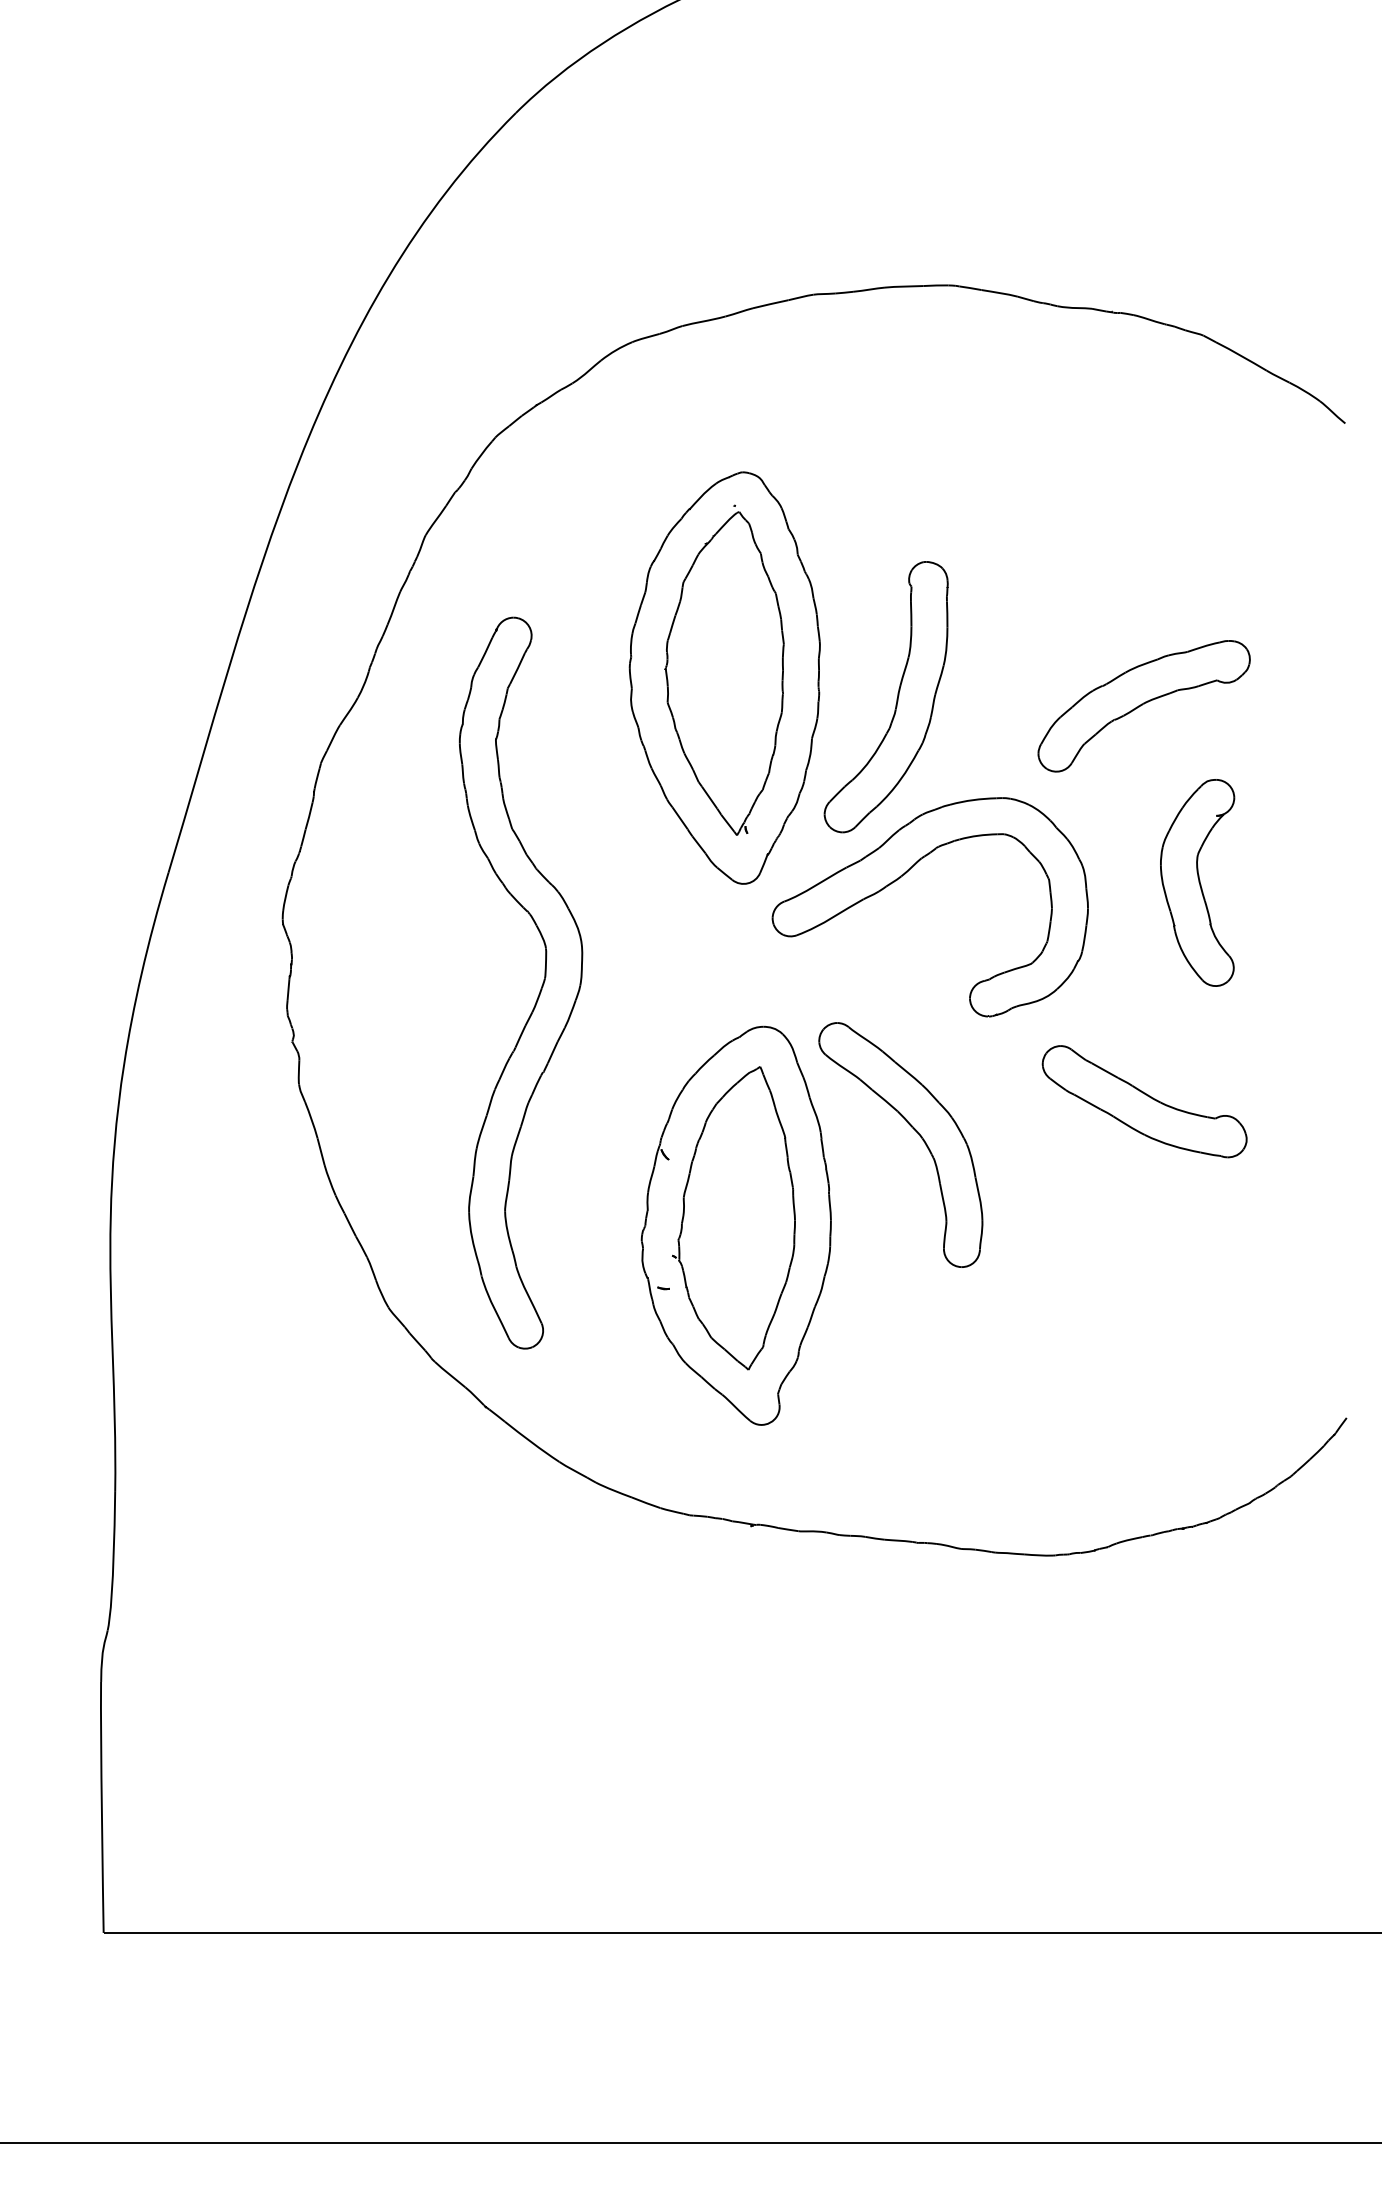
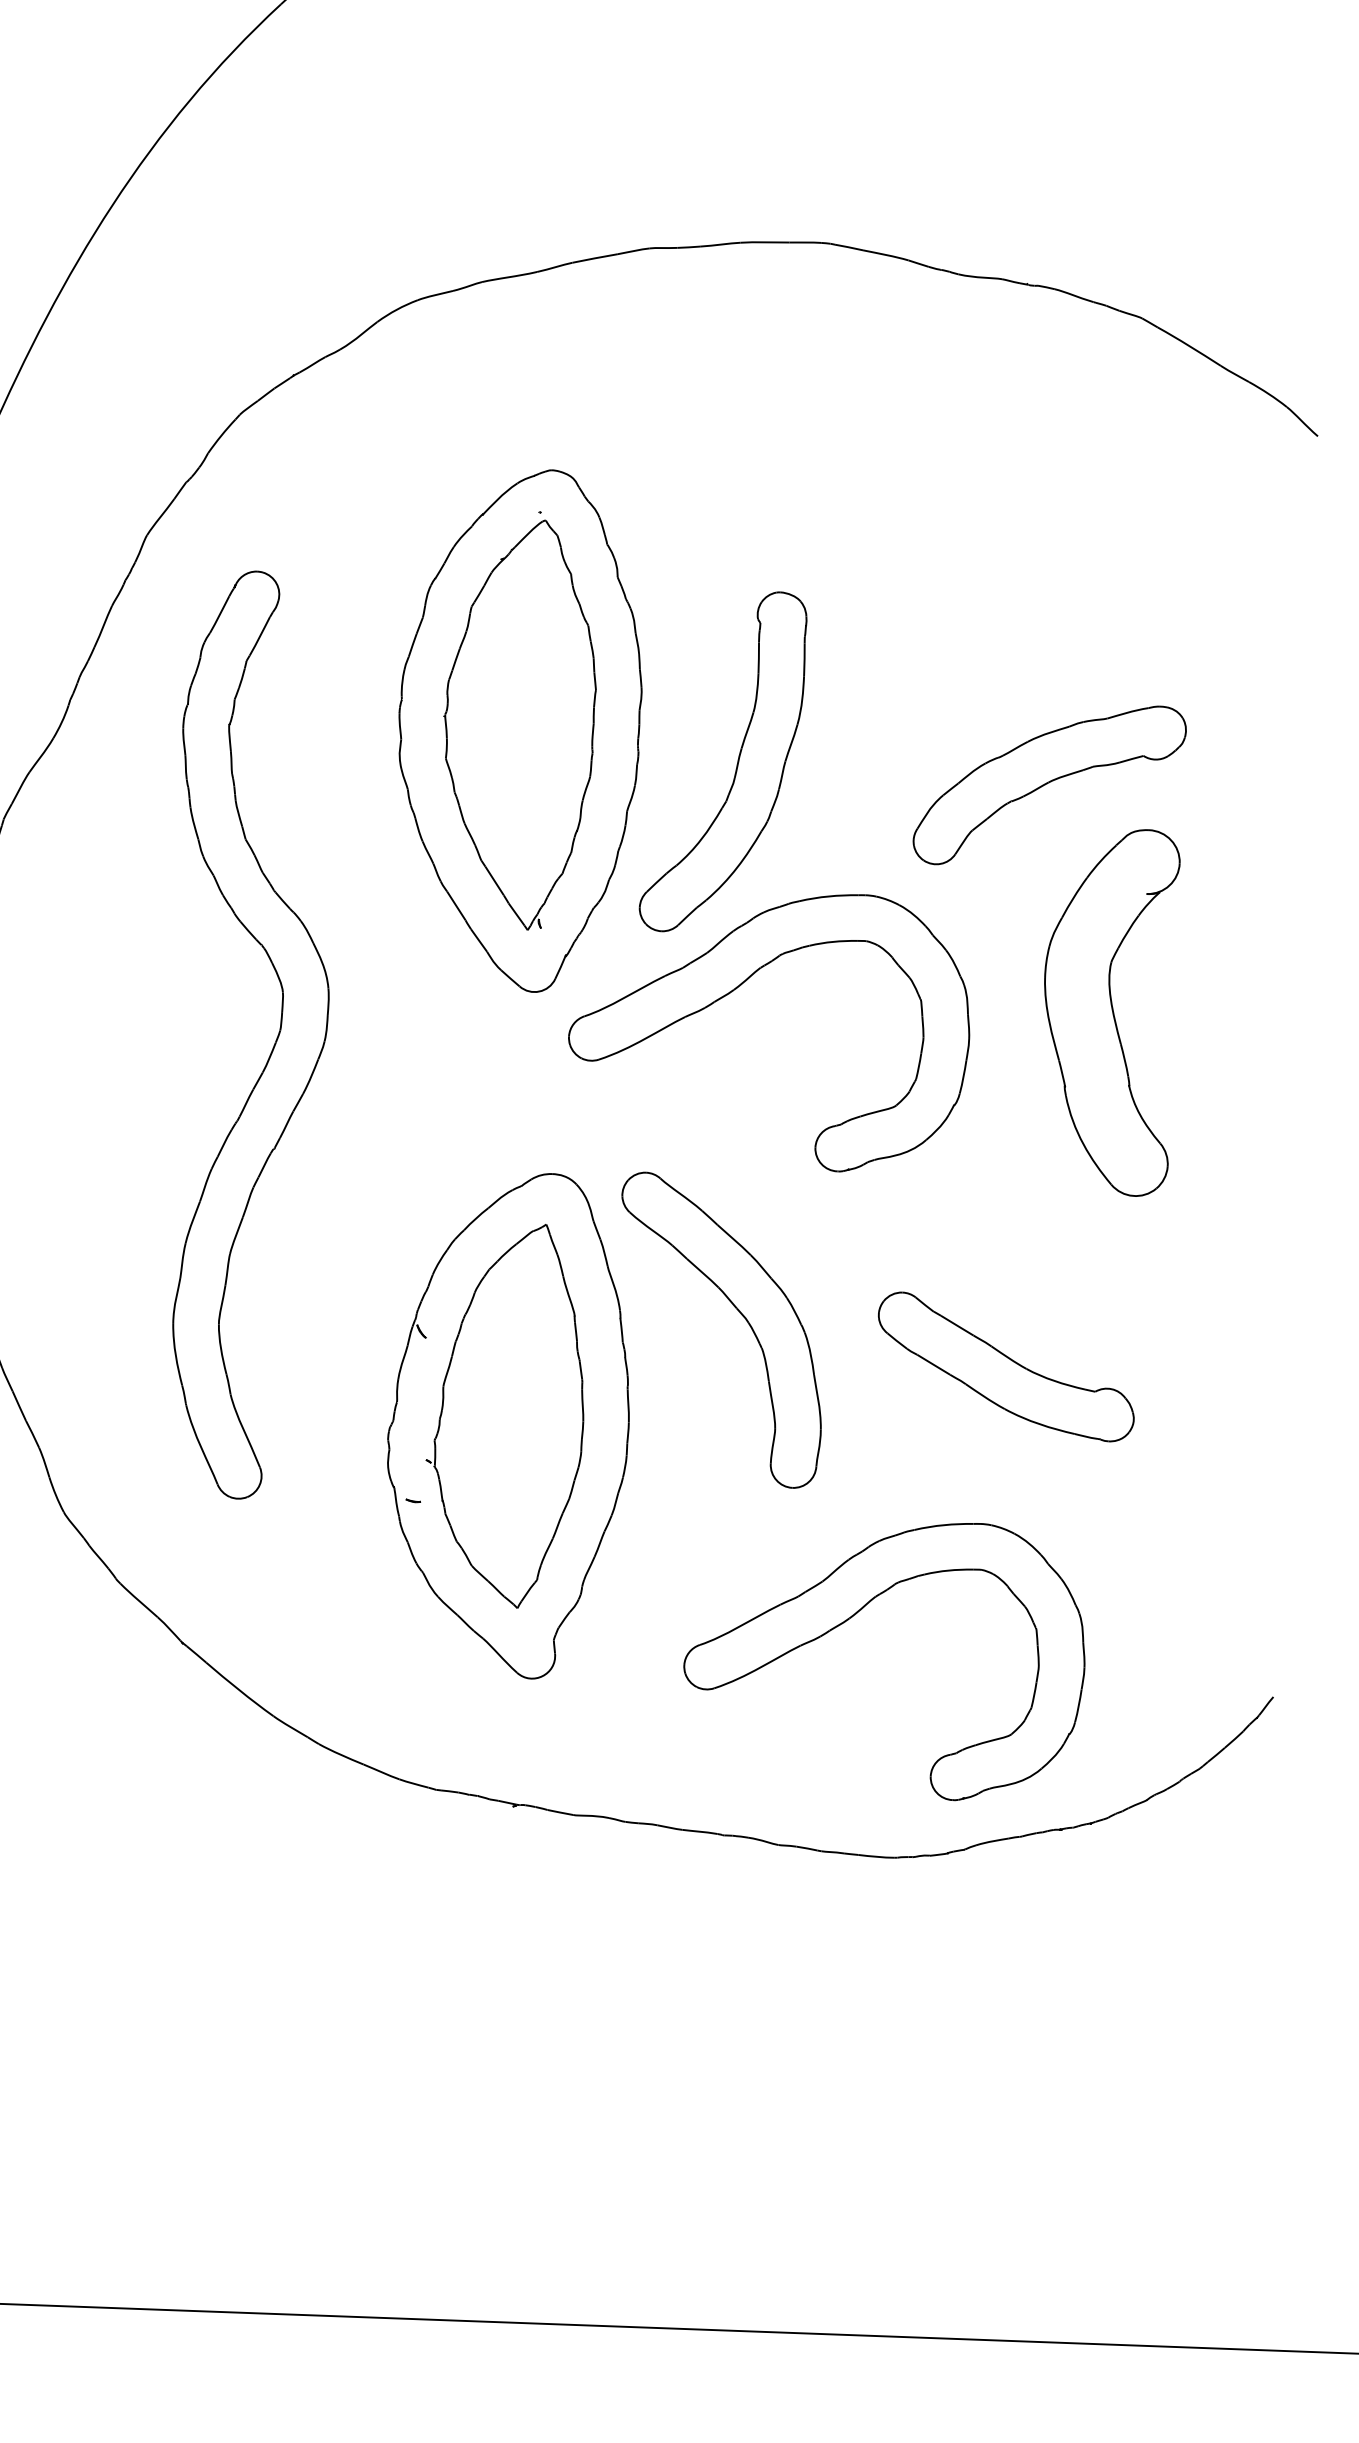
part: (1197, 882) -> (1109, 1011), size x1.4
part: (540, 988) -> (274, 1042), moved
part: (1144, 1101) -> (1006, 1366), moved
part: (1014, 1366) -> (854, 1616), added

